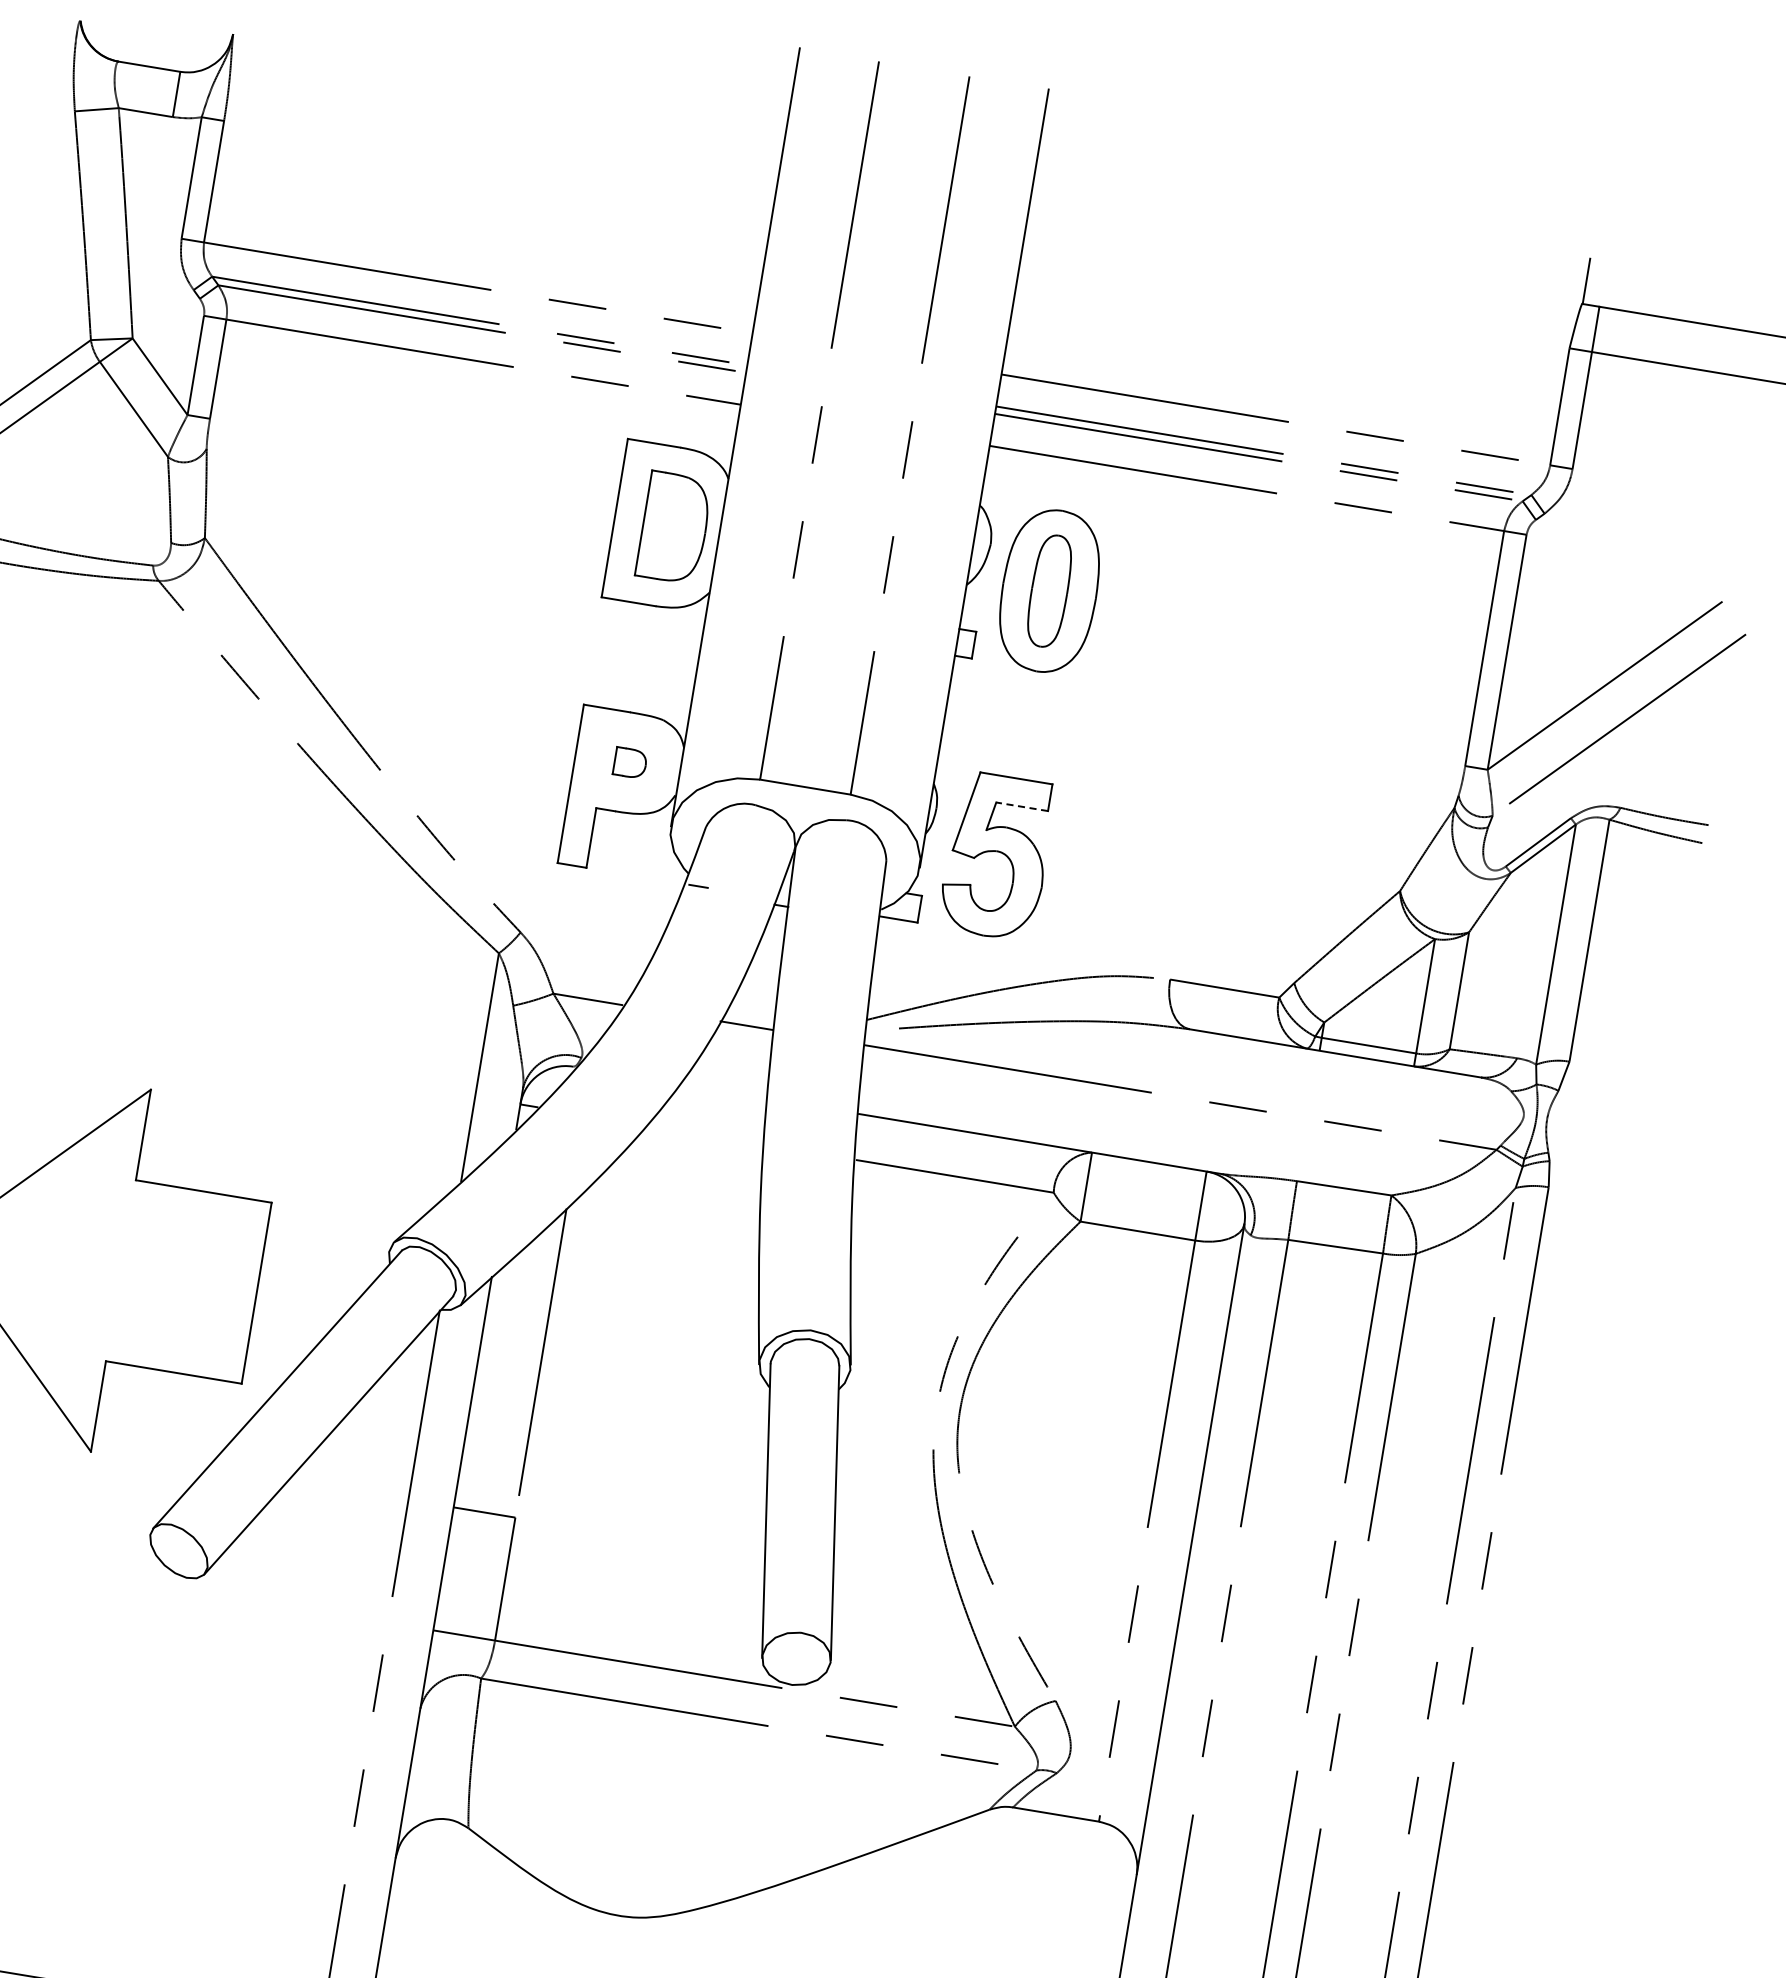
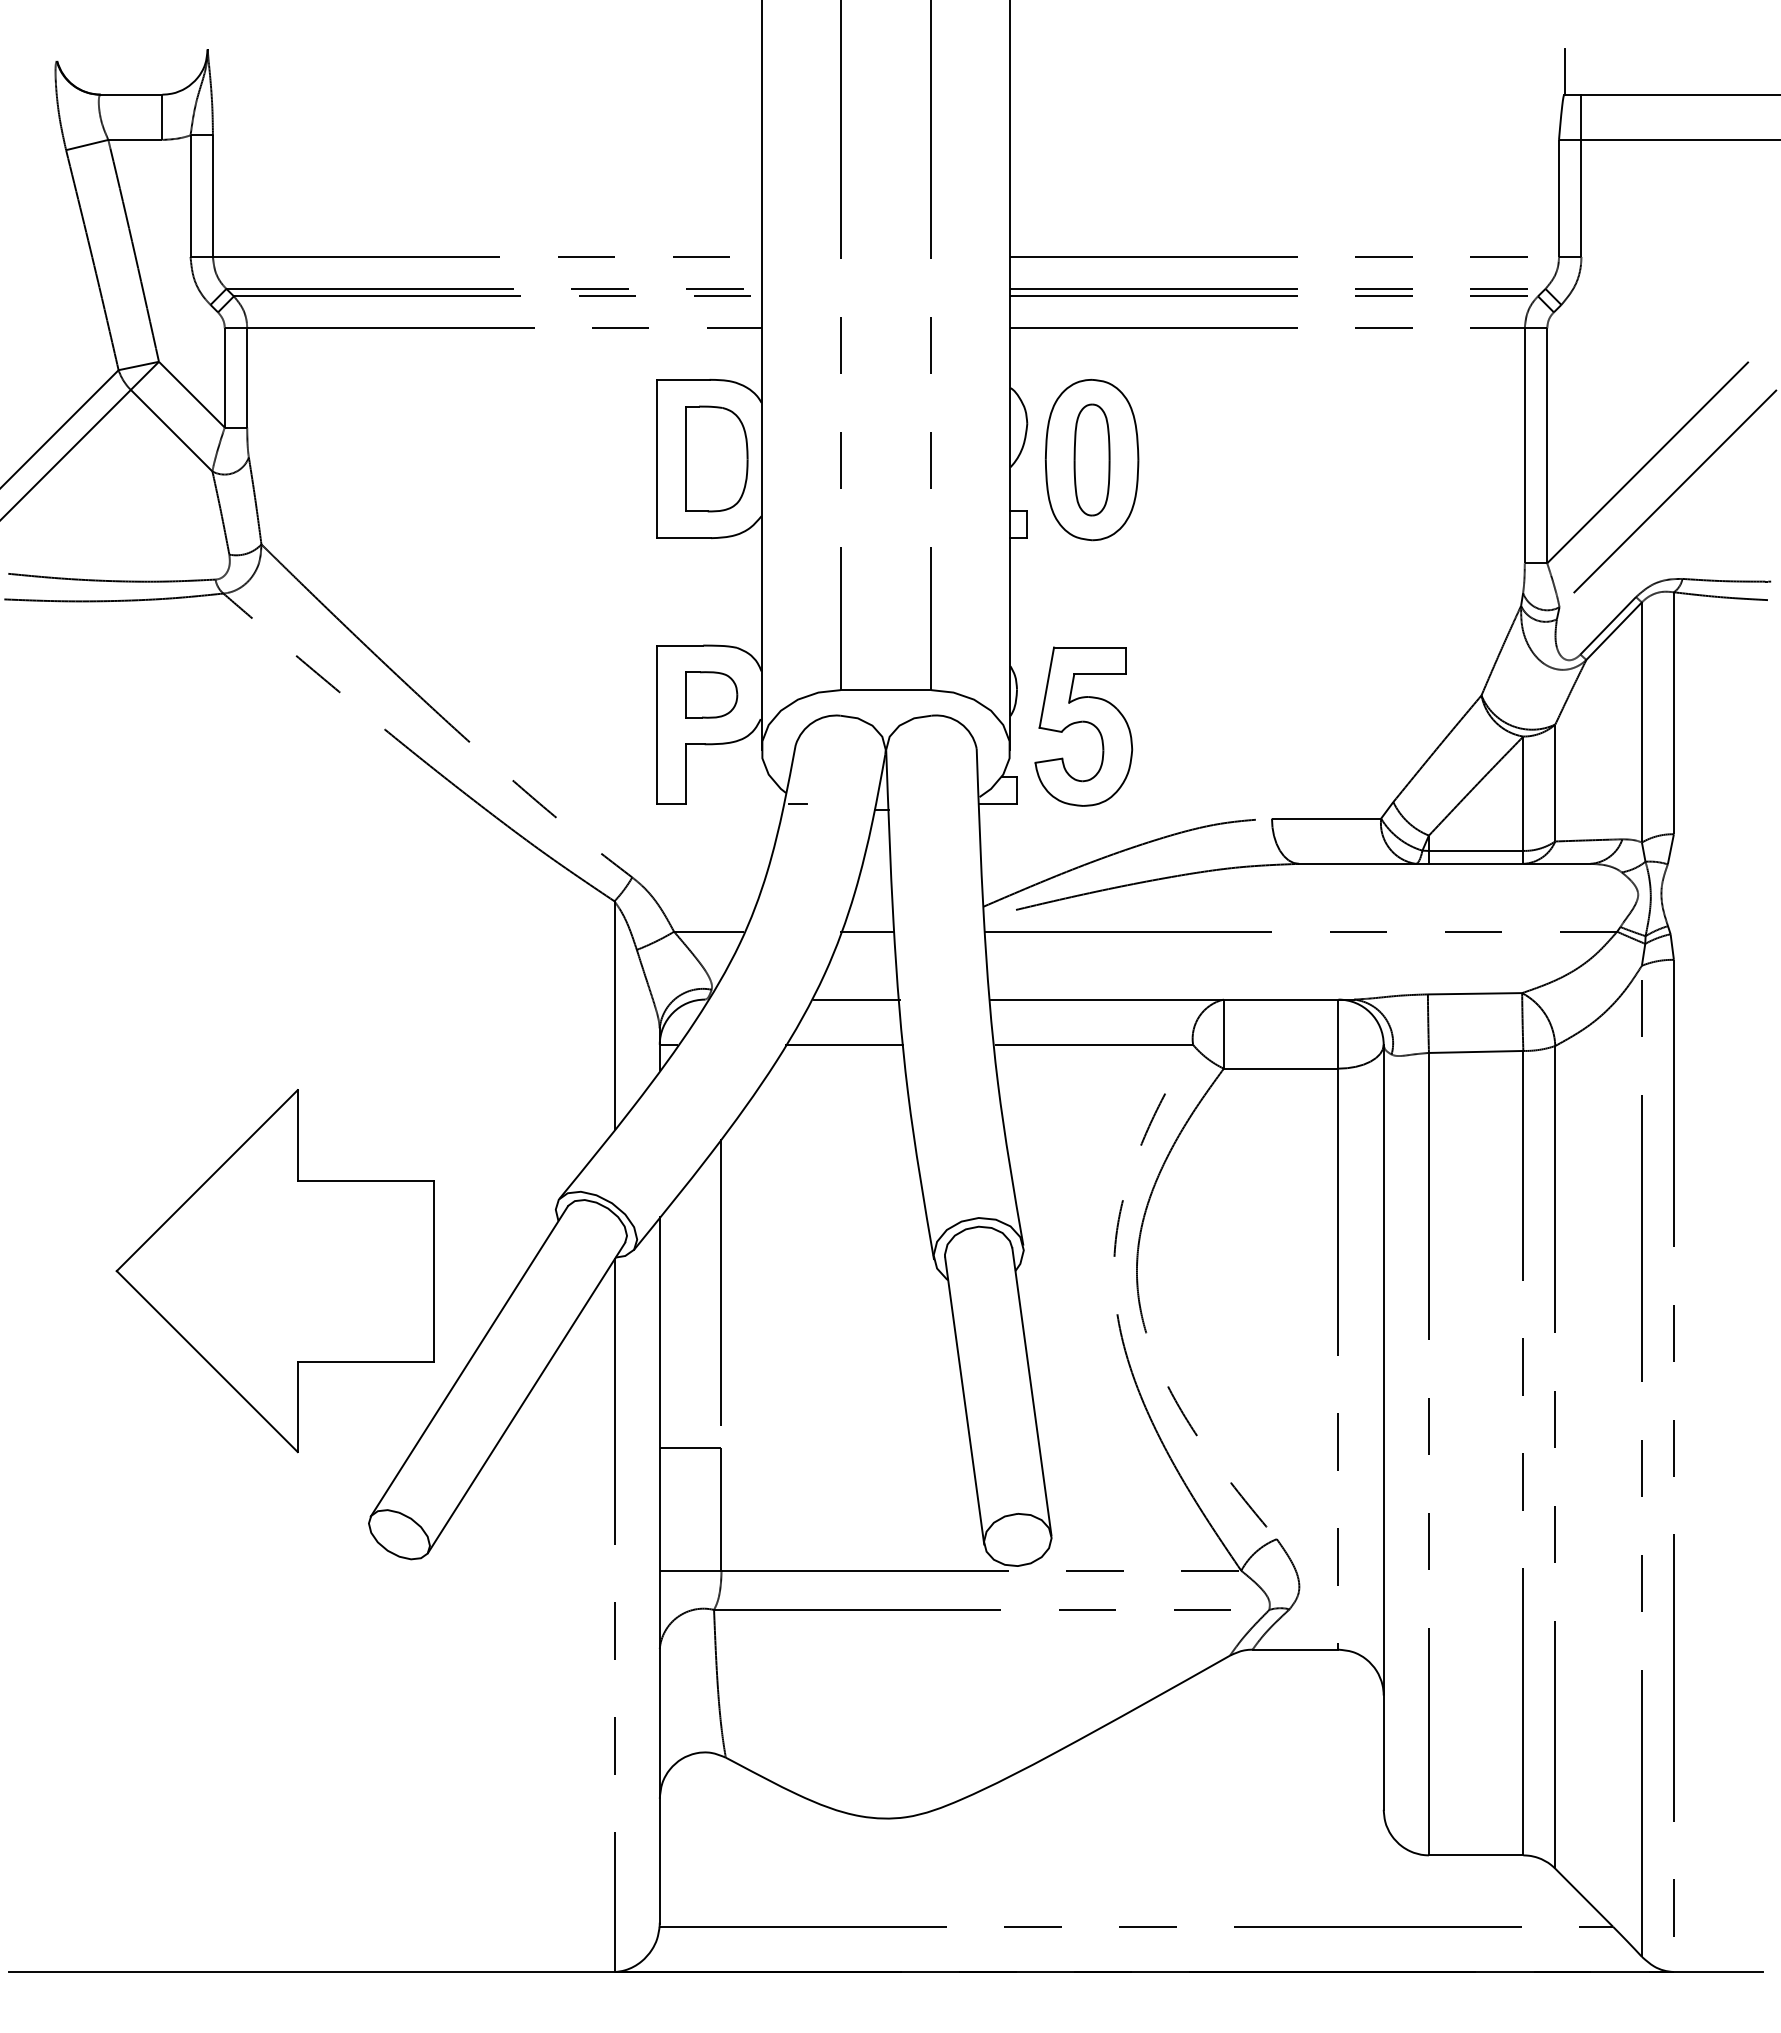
part: (630, 762) -> (711, 694), size x1.67
line: (1022, 807) -> (1100, 674), dashed -> solid
line: (724, 1091) -> (856, 999), added
line: (704, 1134) -> (843, 1044), added

